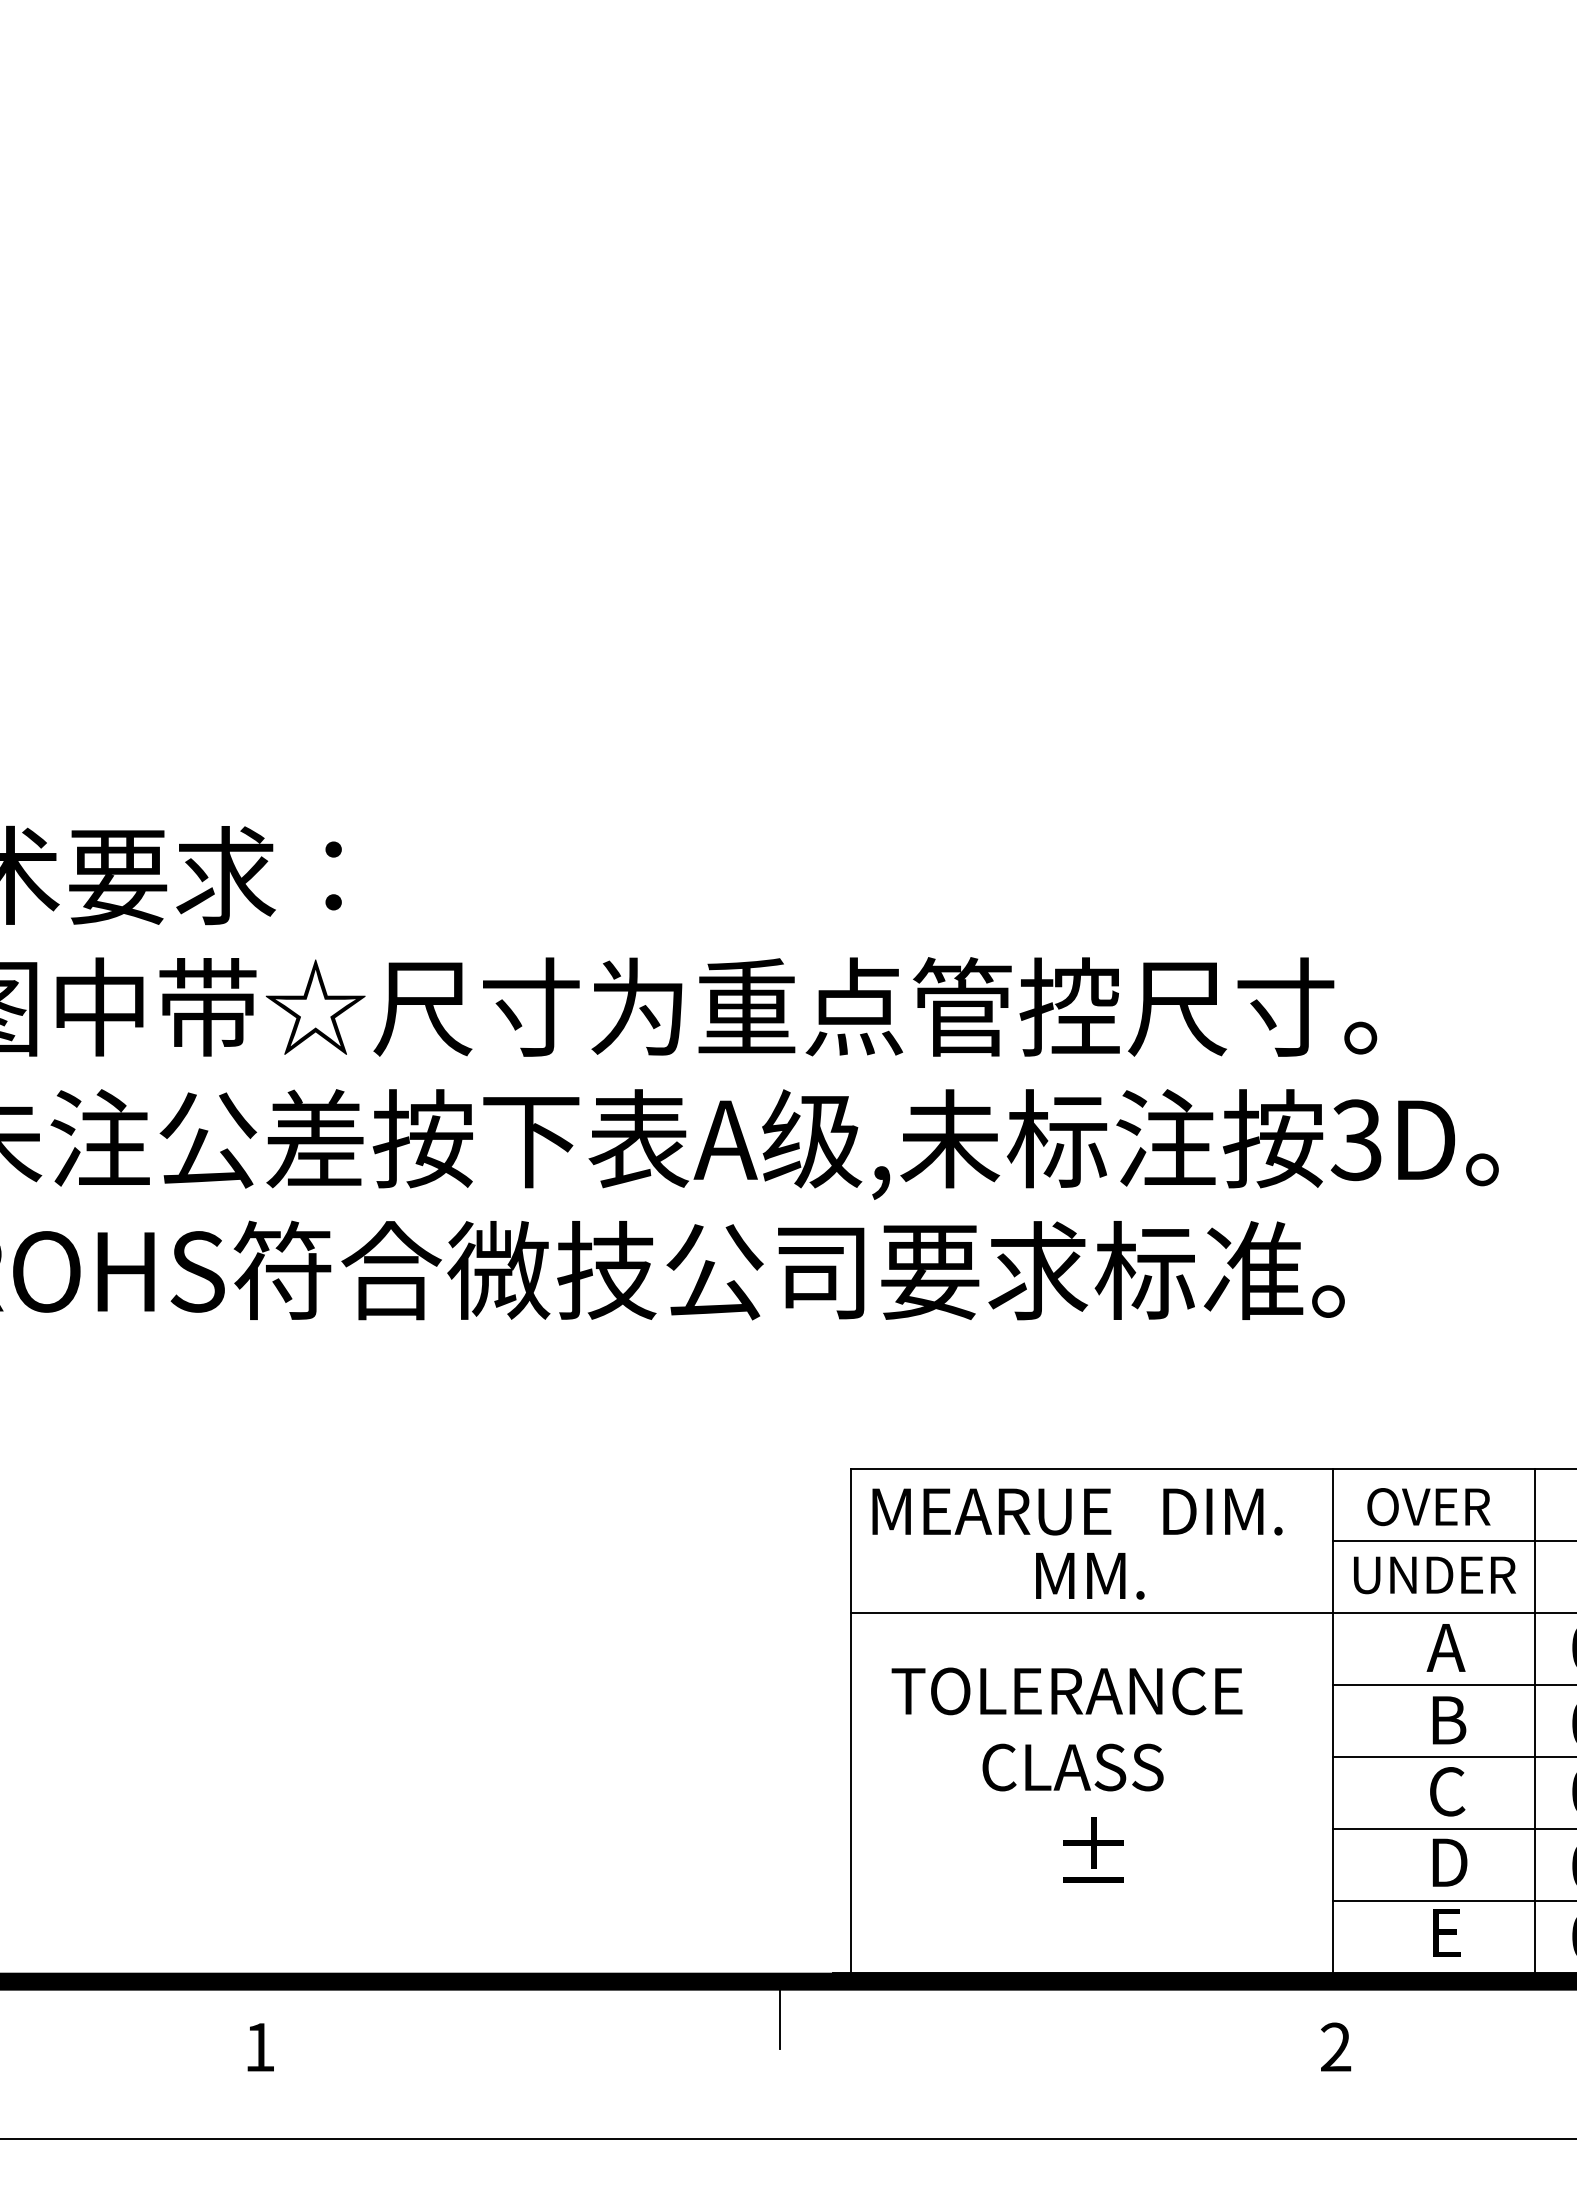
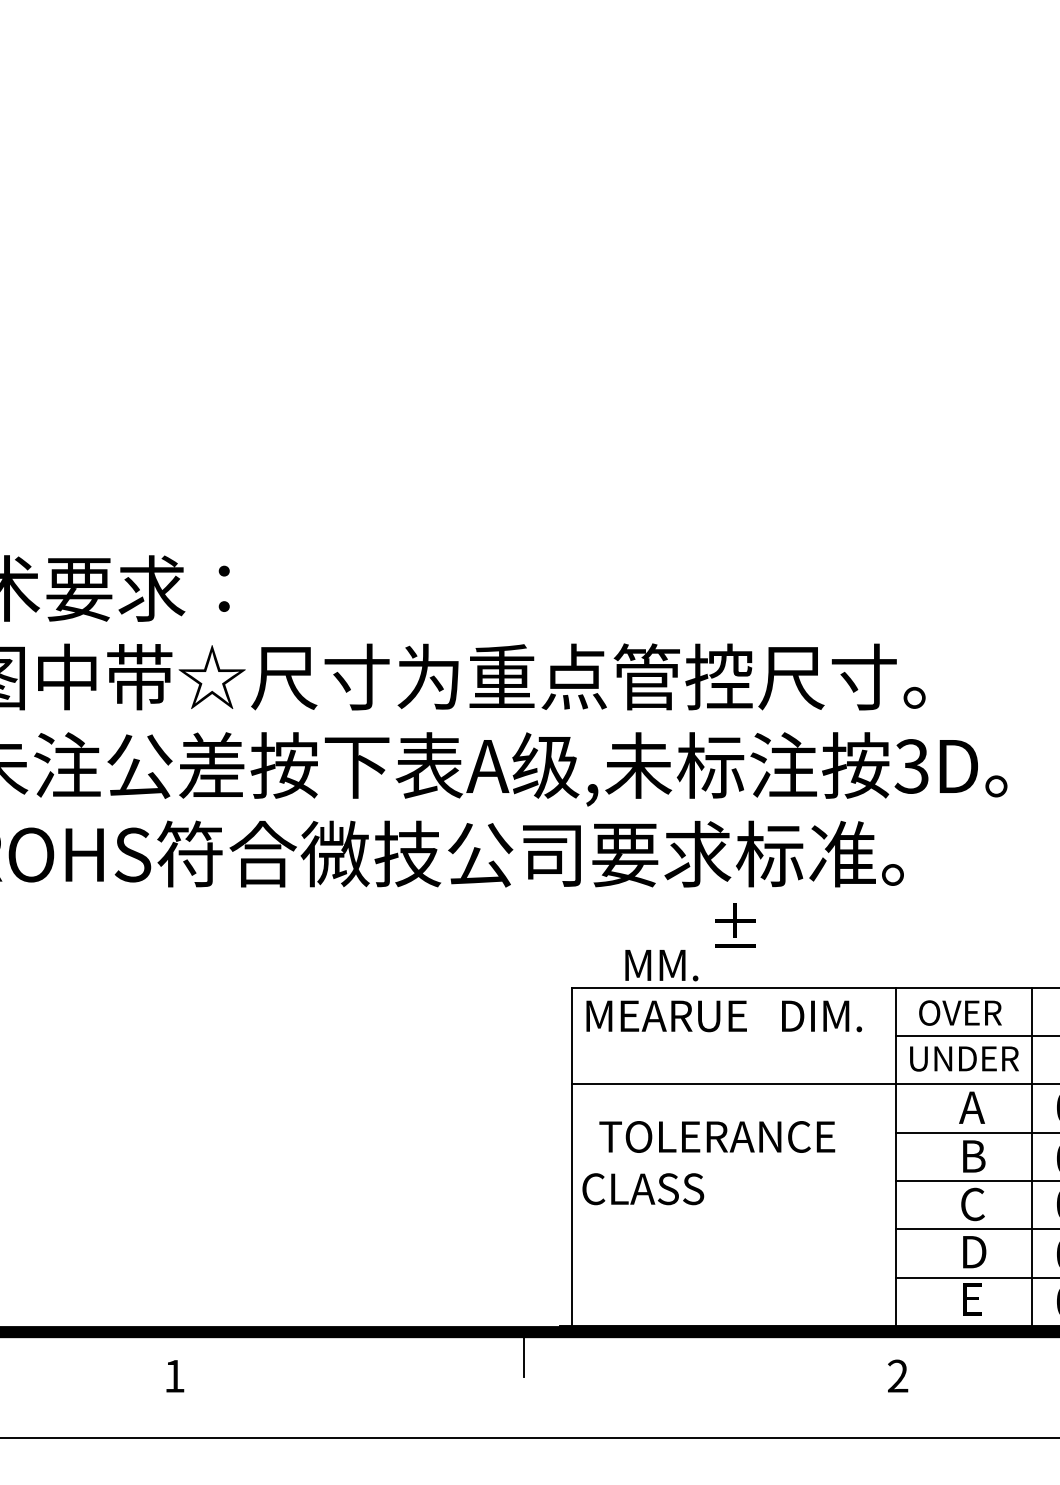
text: (1089, 1576) -> (661, 965), moved
text: (1073, 1768) -> (643, 1189), moved
text: (1094, 1849) -> (735, 925), moved

